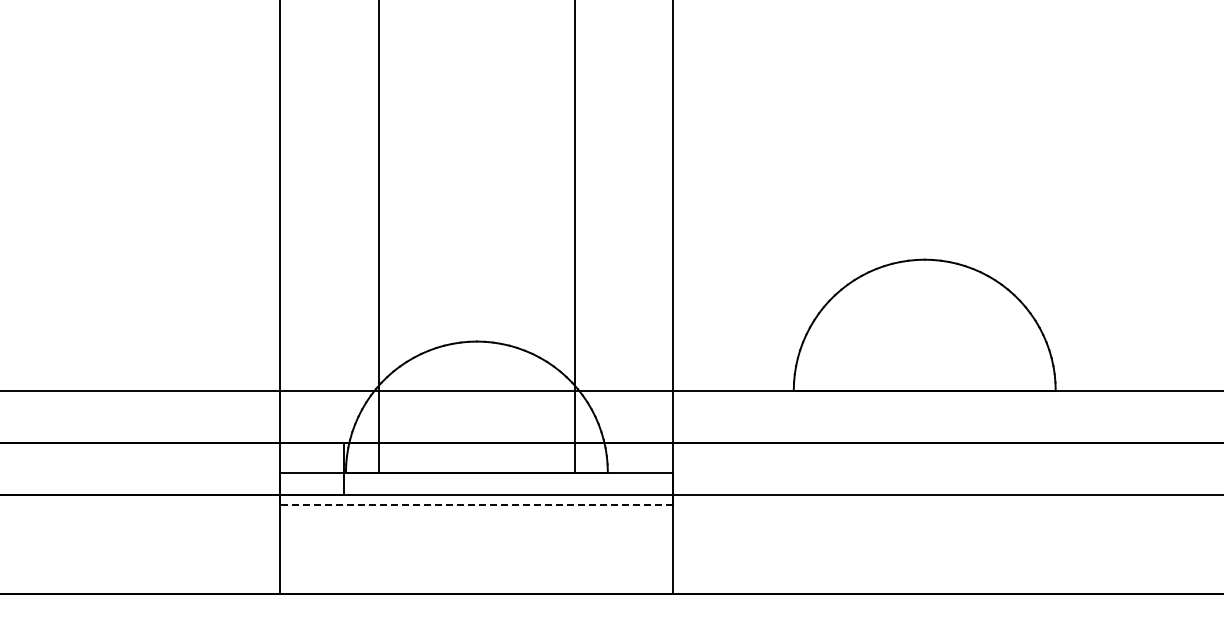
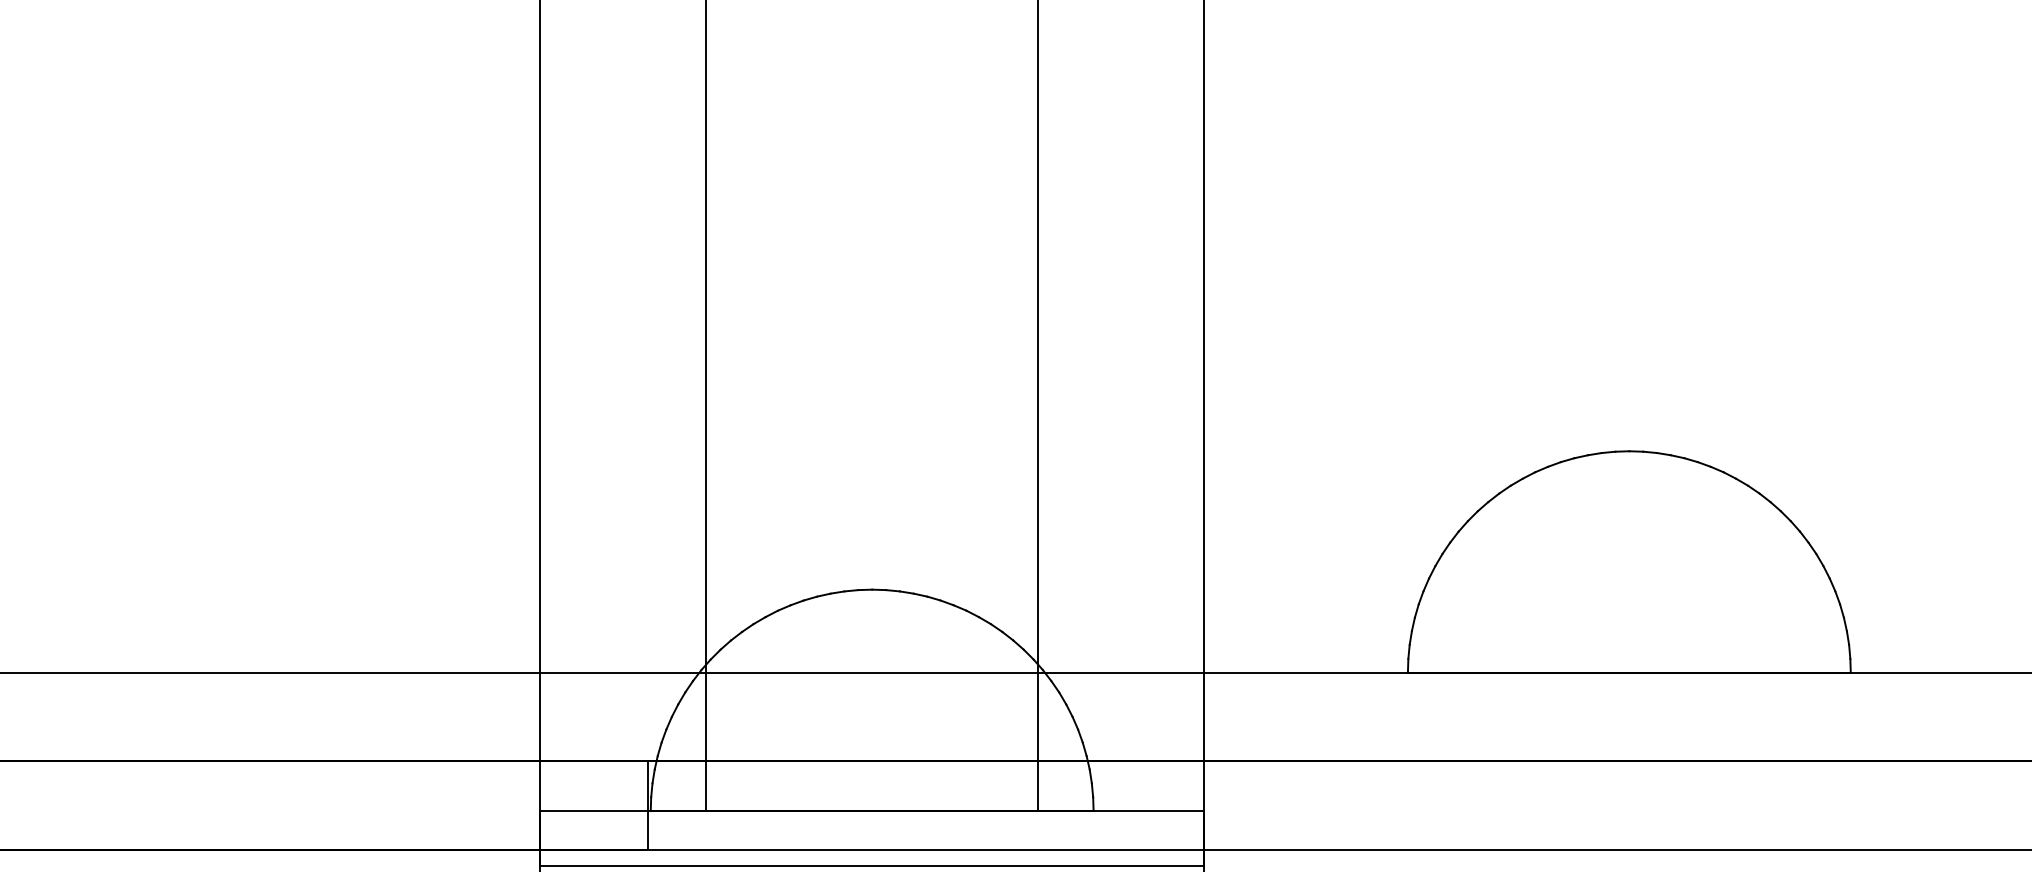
line: (476, 505) -> (871, 866), dashed -> solid

